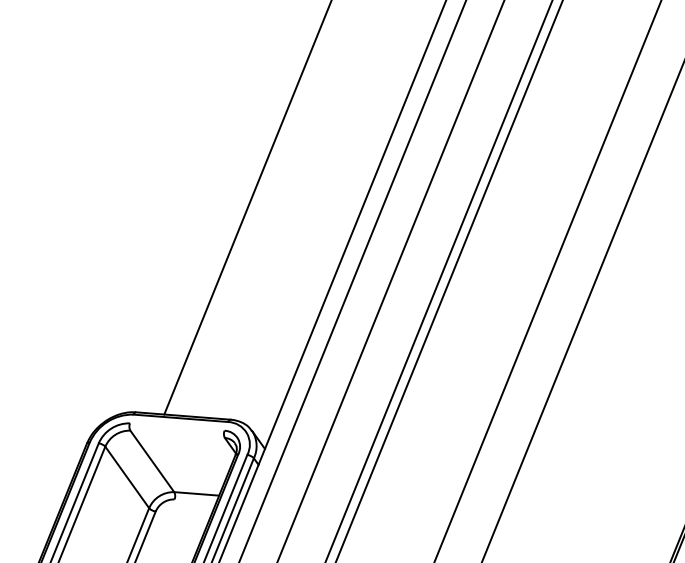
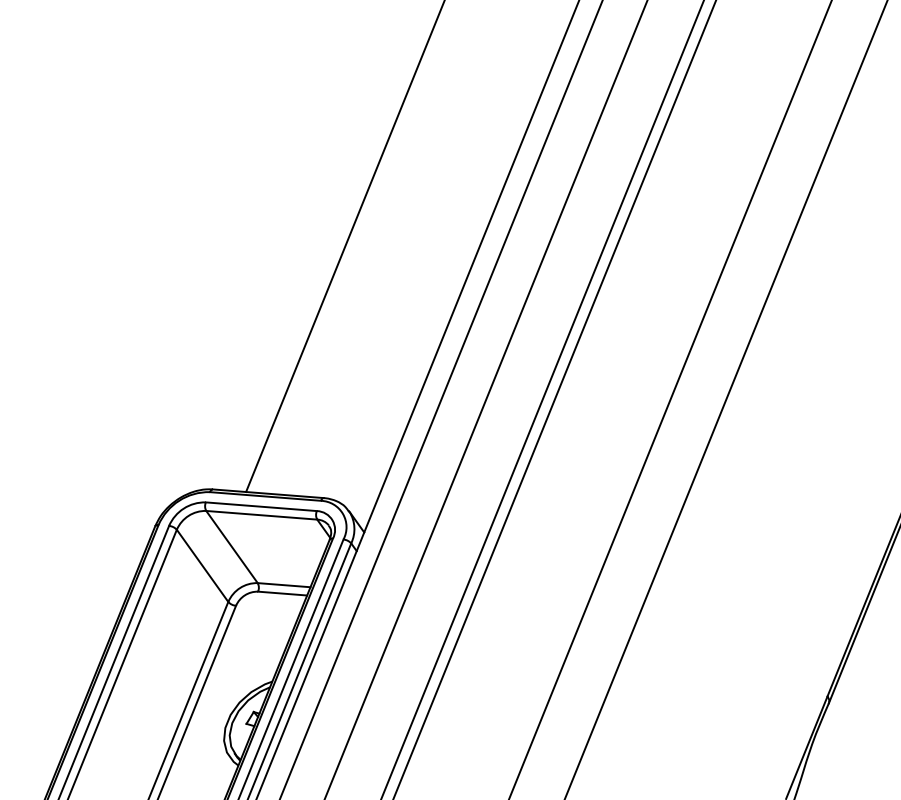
line: (176, 426) -> (260, 506), added
line: (177, 433) -> (261, 514), added
line: (195, 500) -> (282, 593), added

